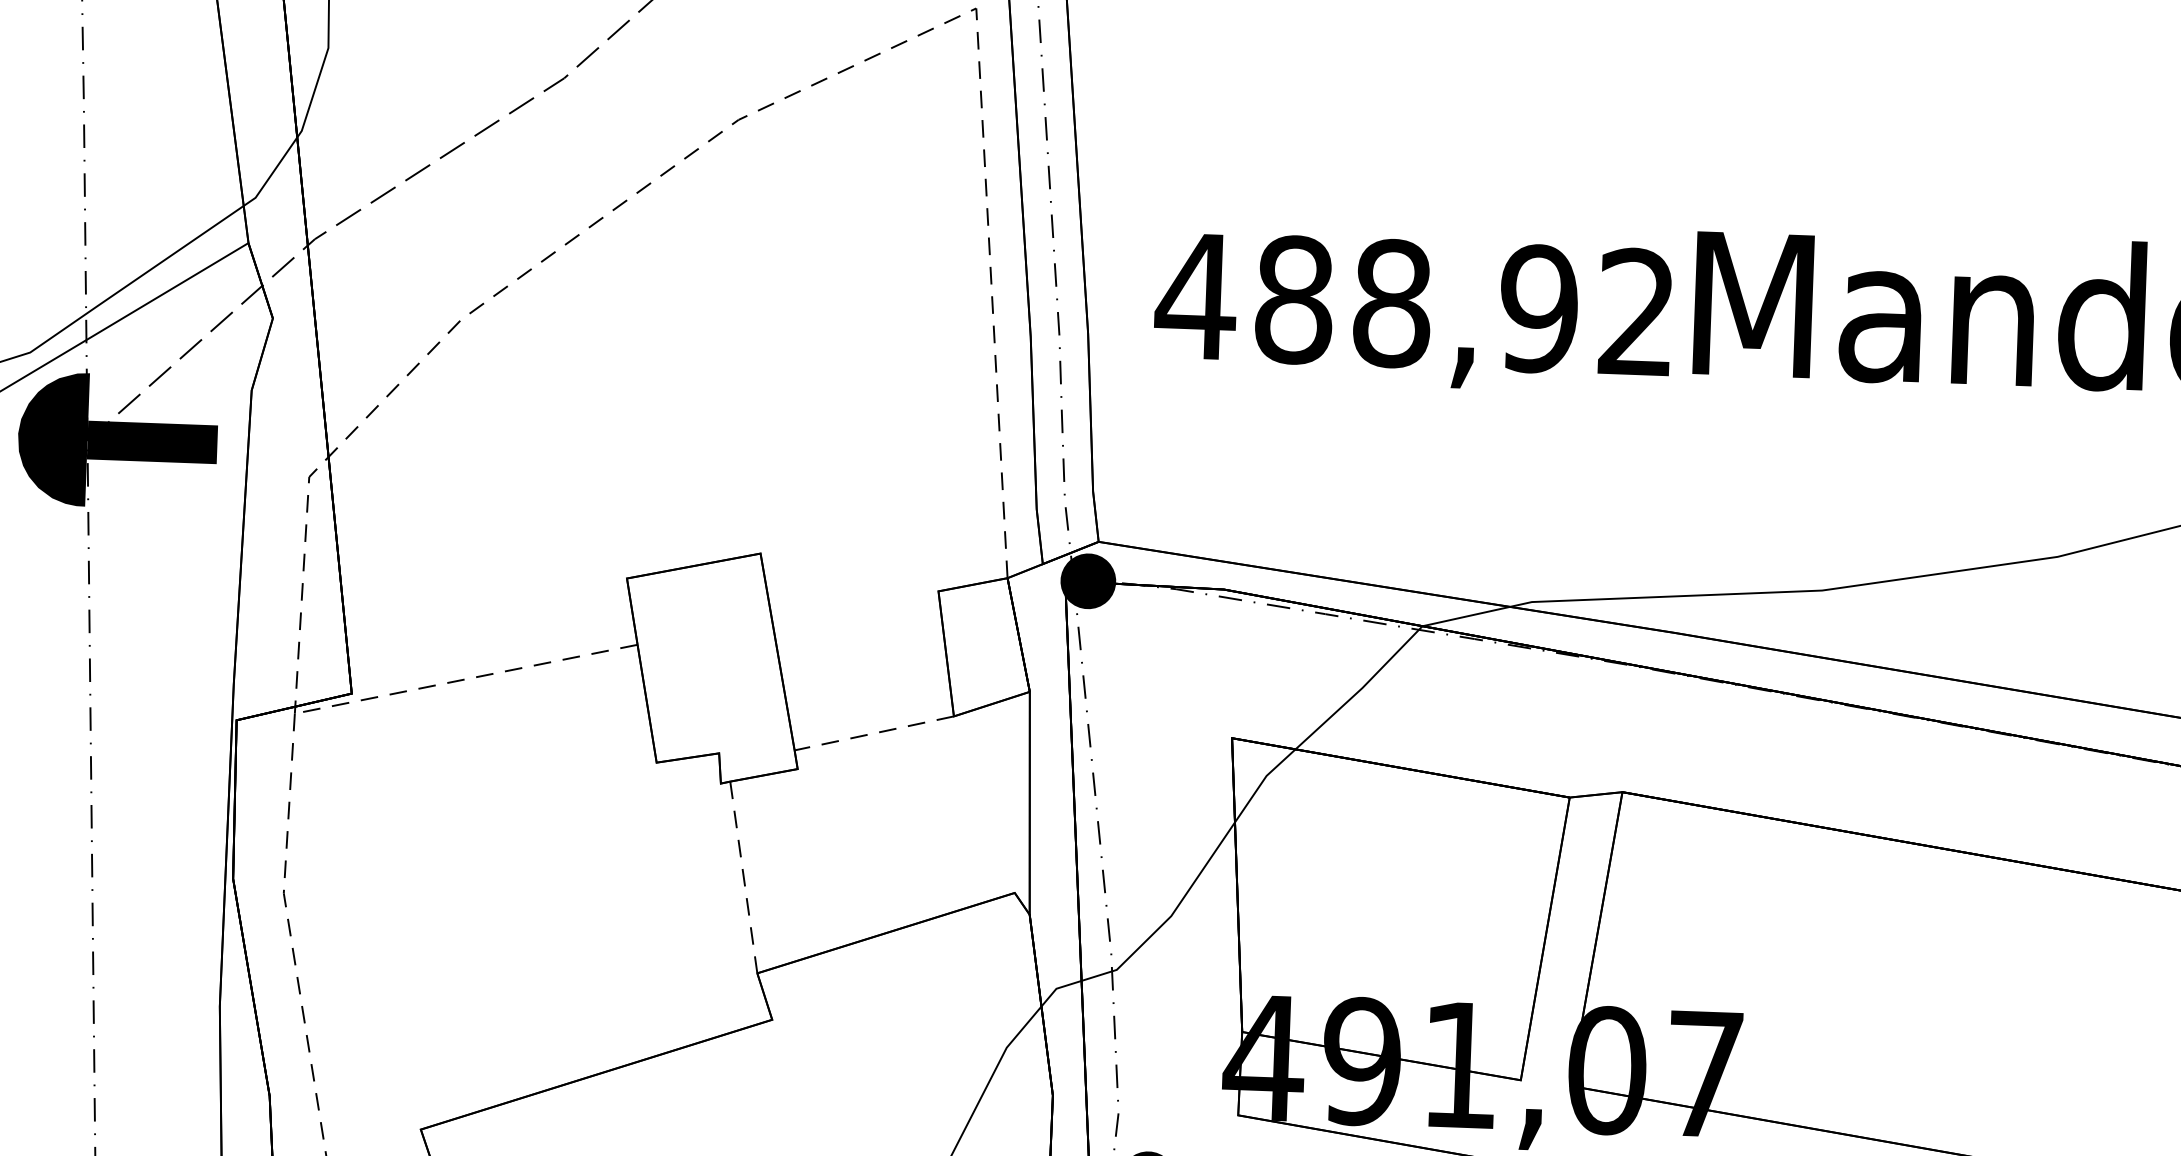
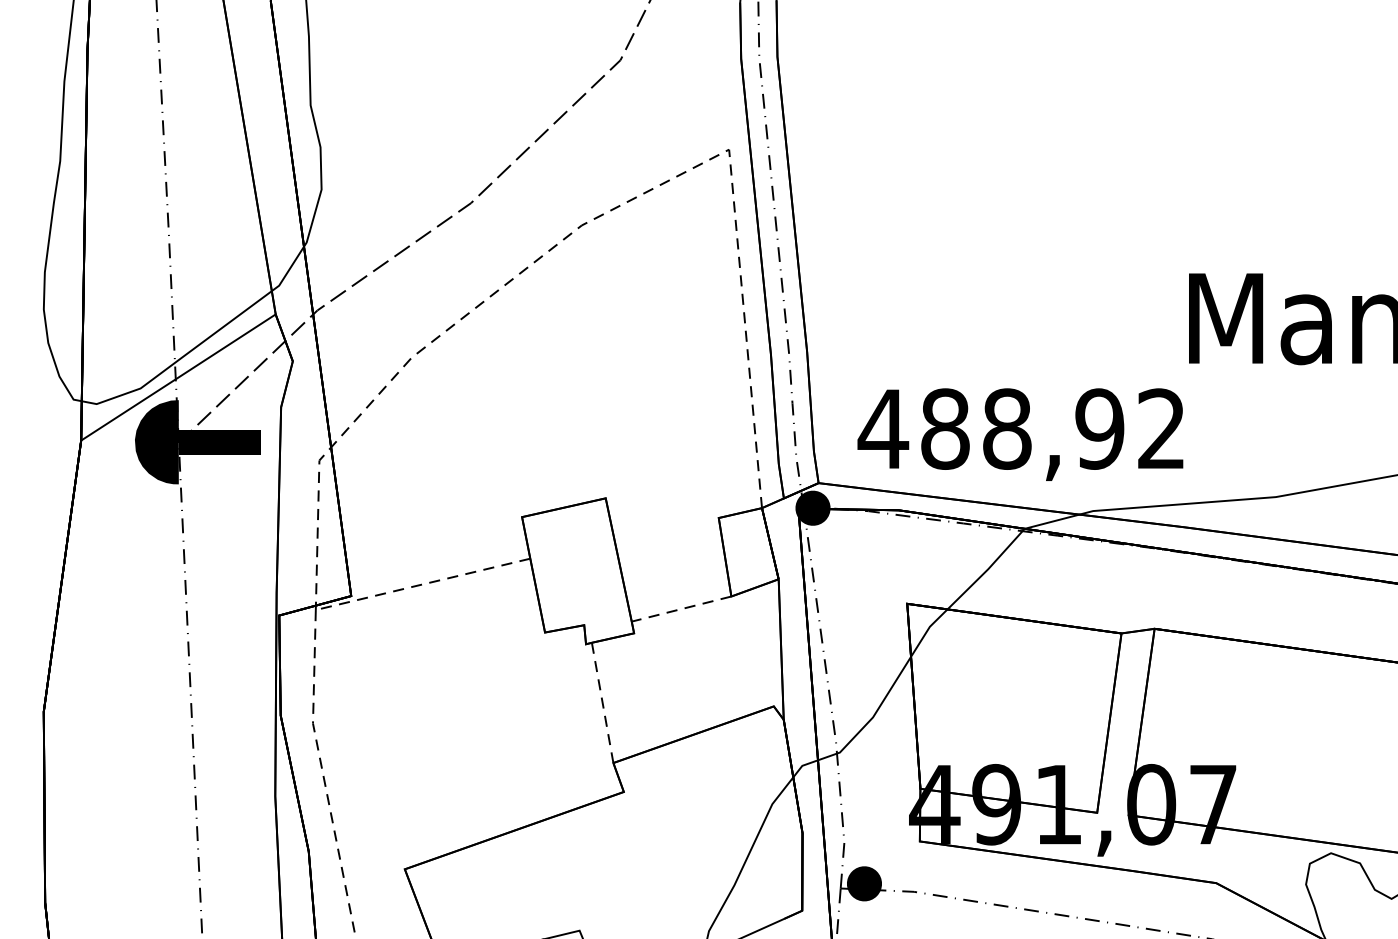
text: (1413, 312) -> (1020, 434), moved

